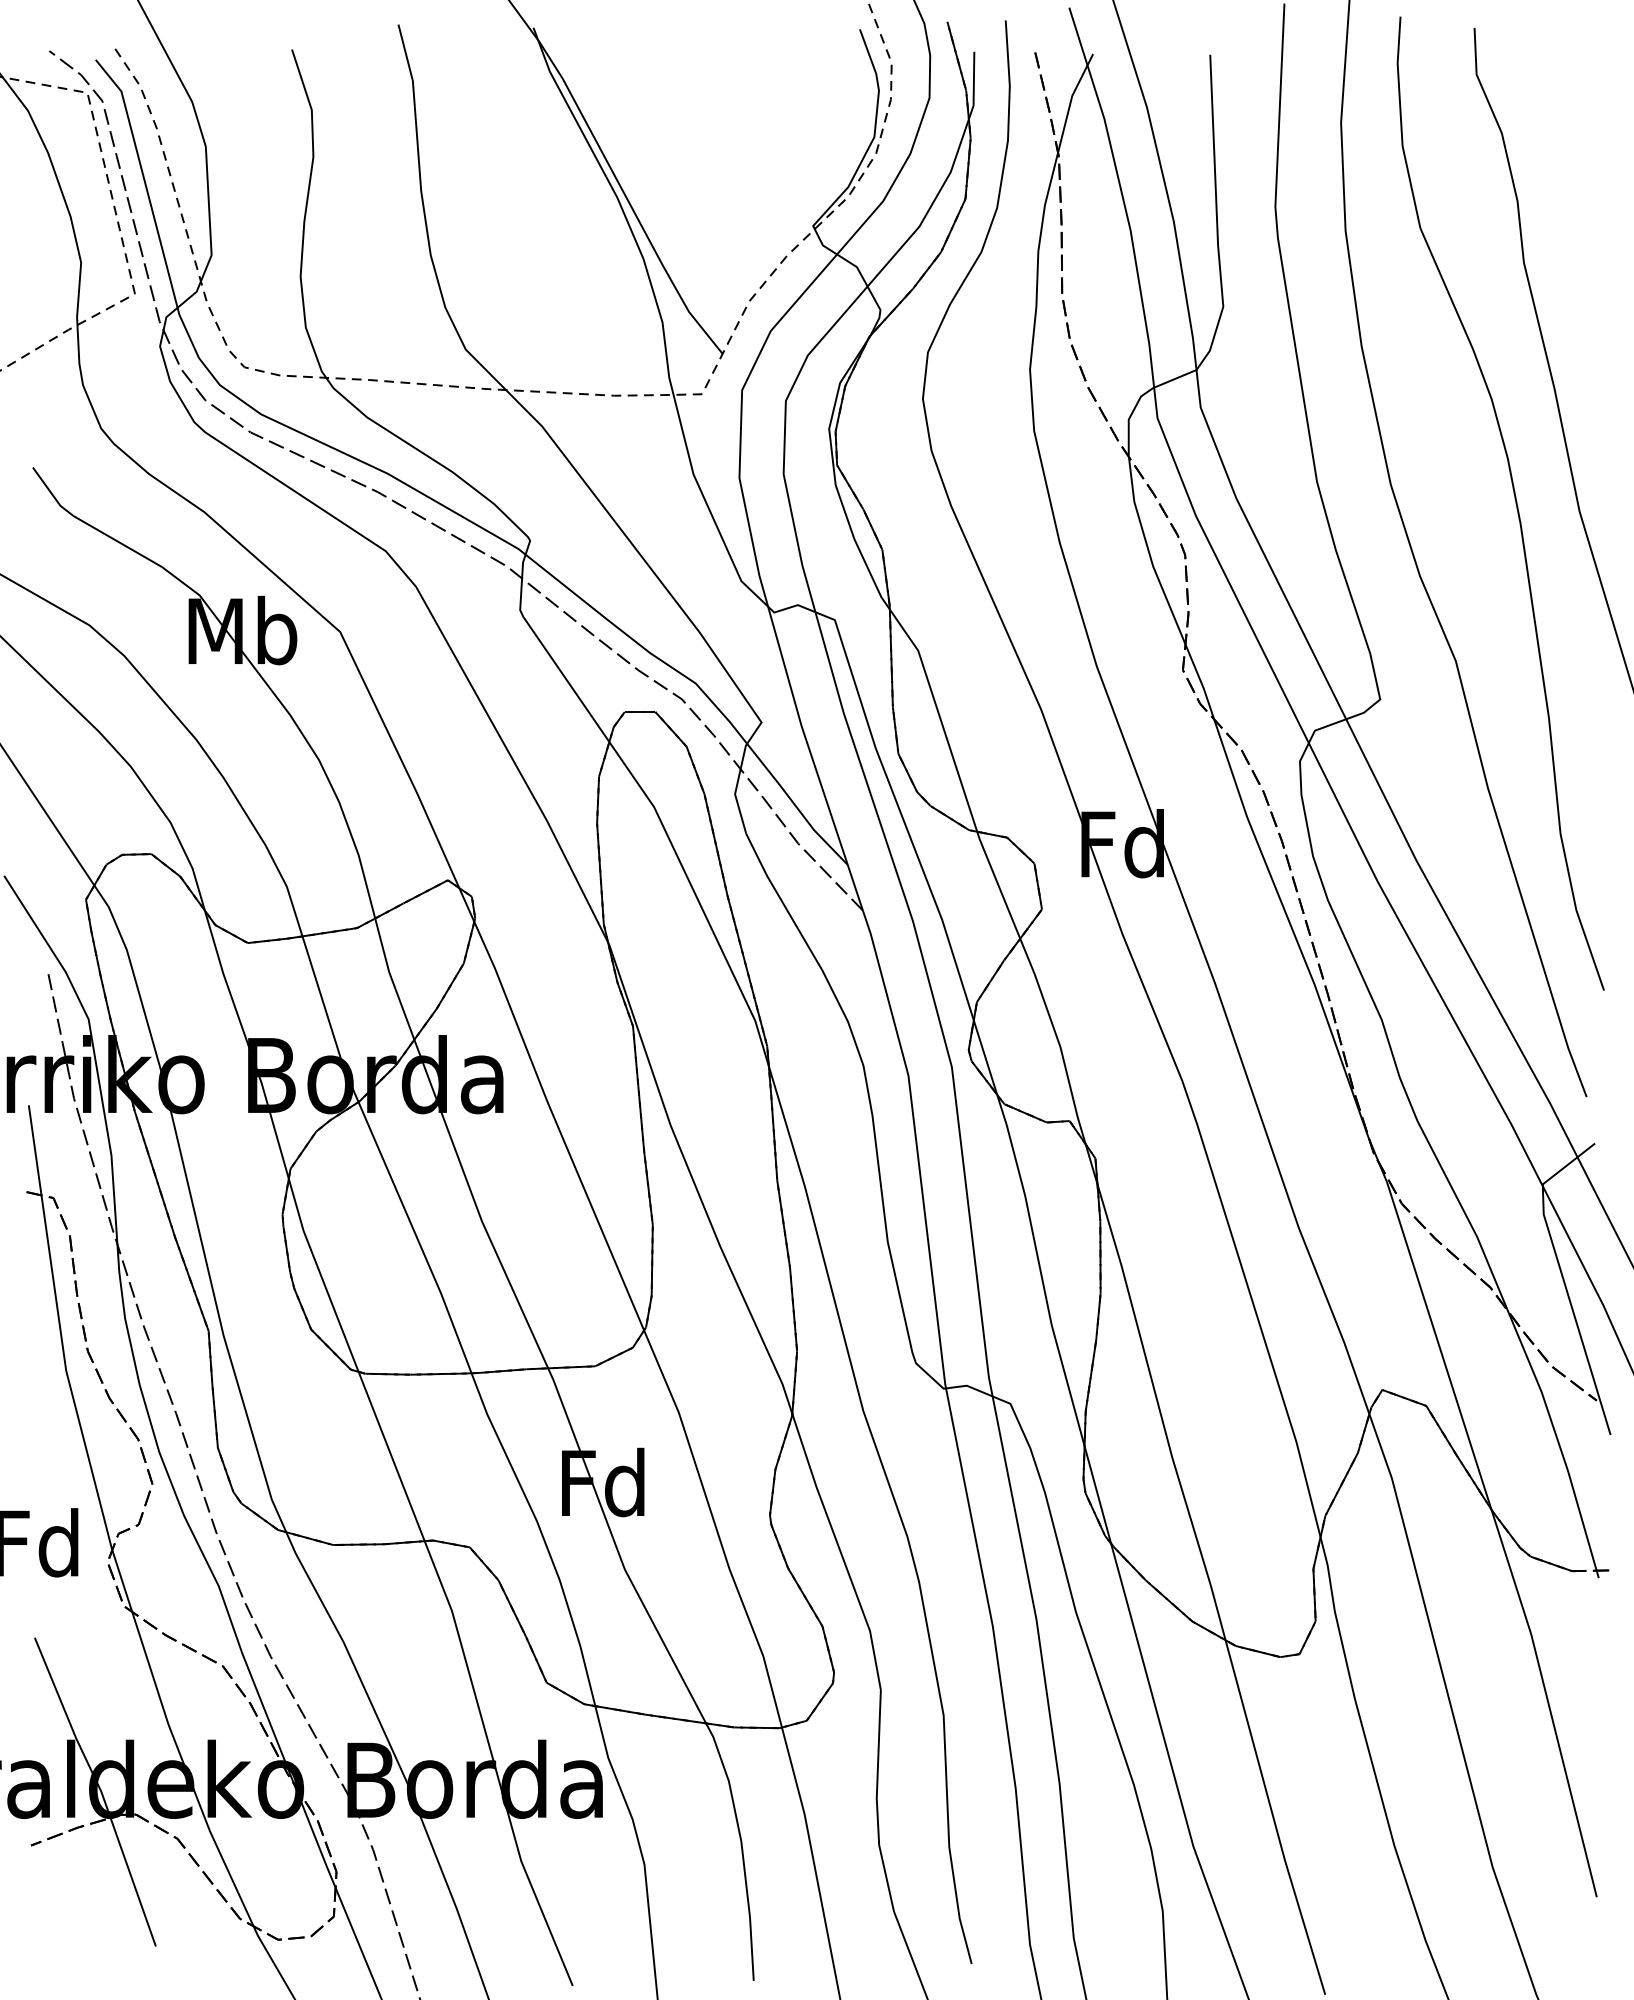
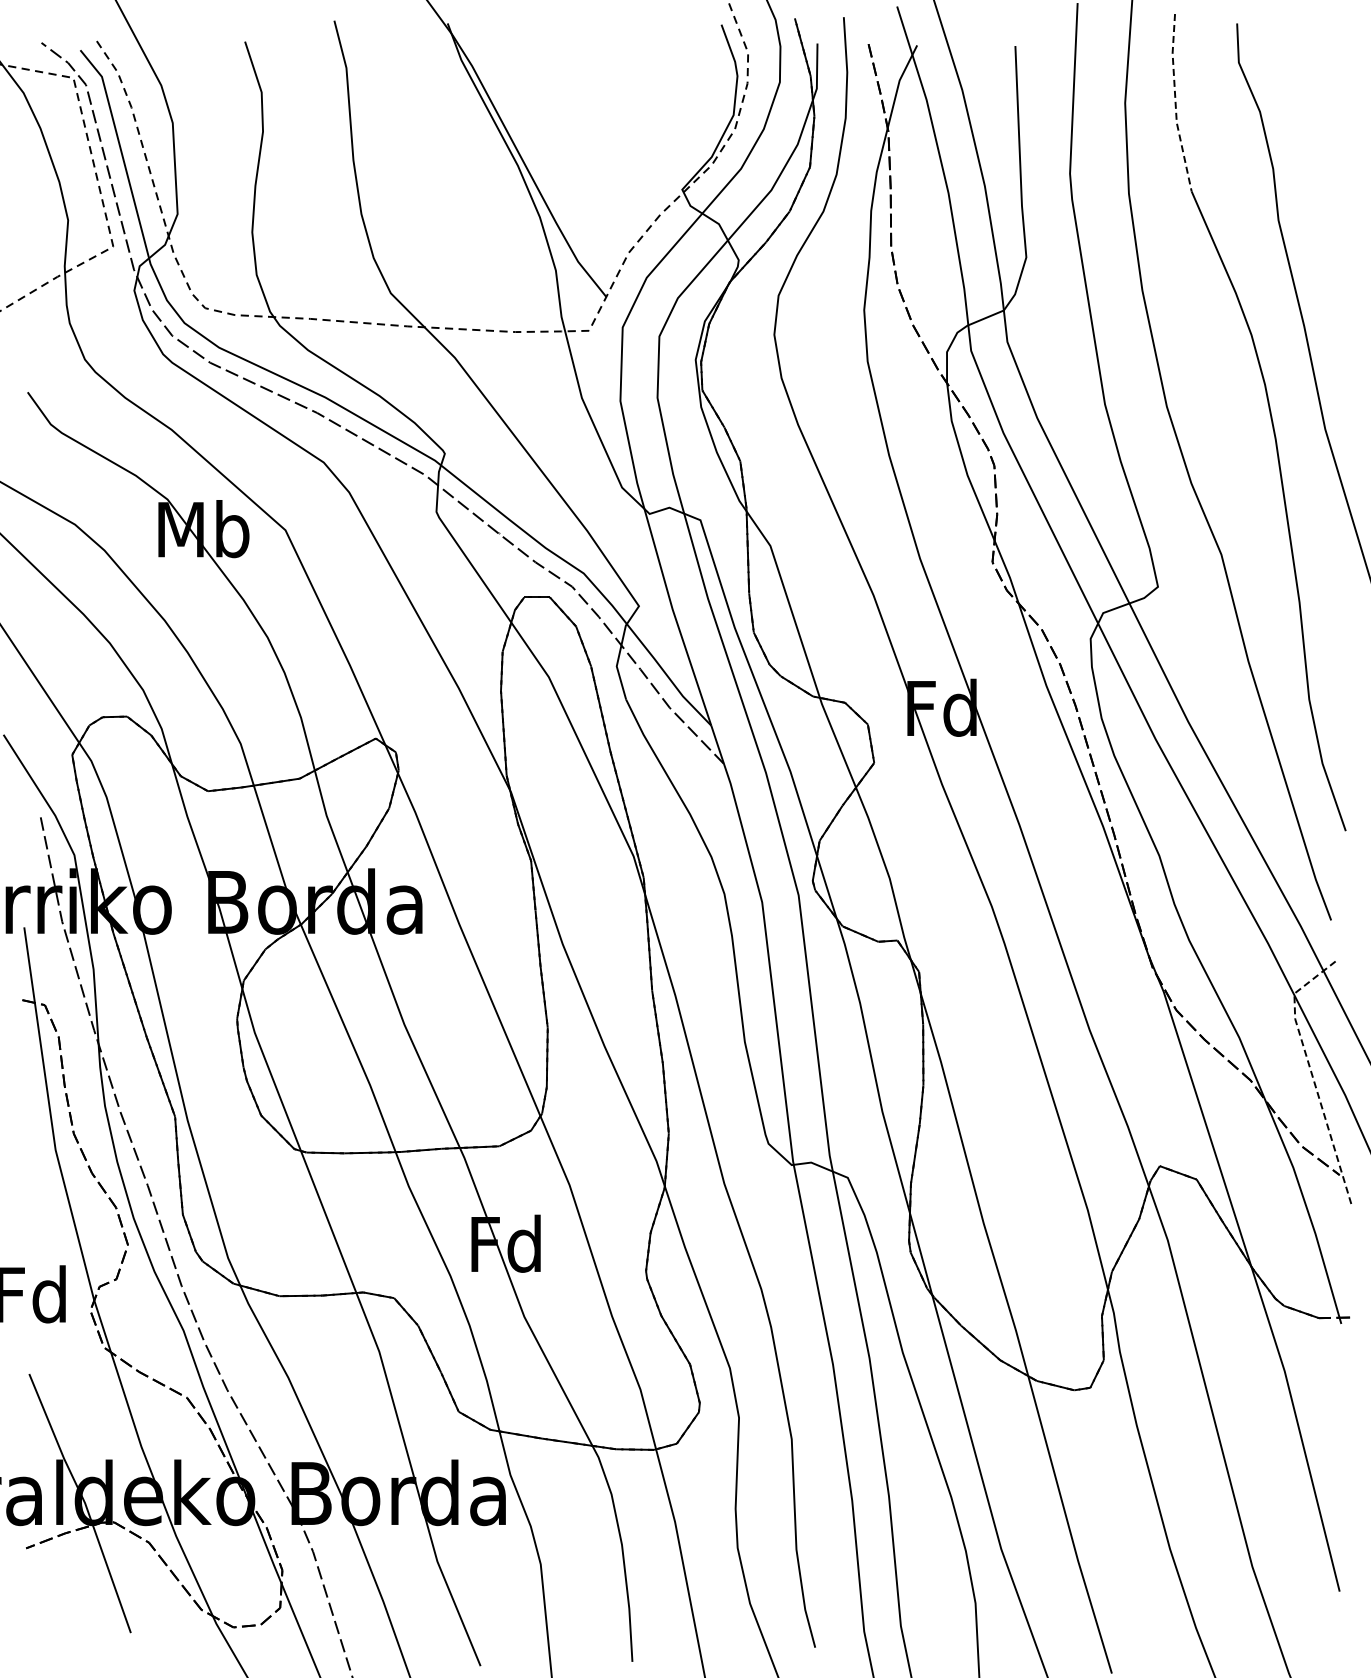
line: (1401, 123) -> (1175, 103), solid -> dashed
line: (1563, 1277) -> (1311, 1071), solid -> dashed

